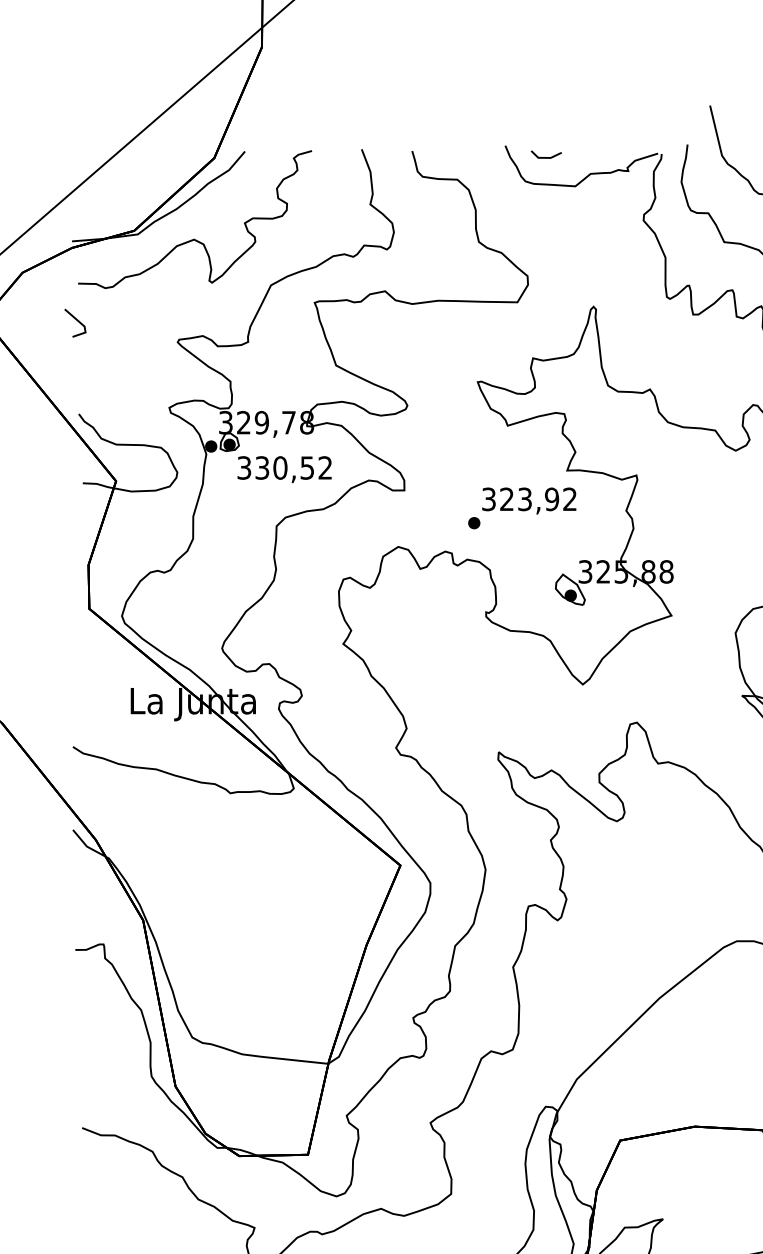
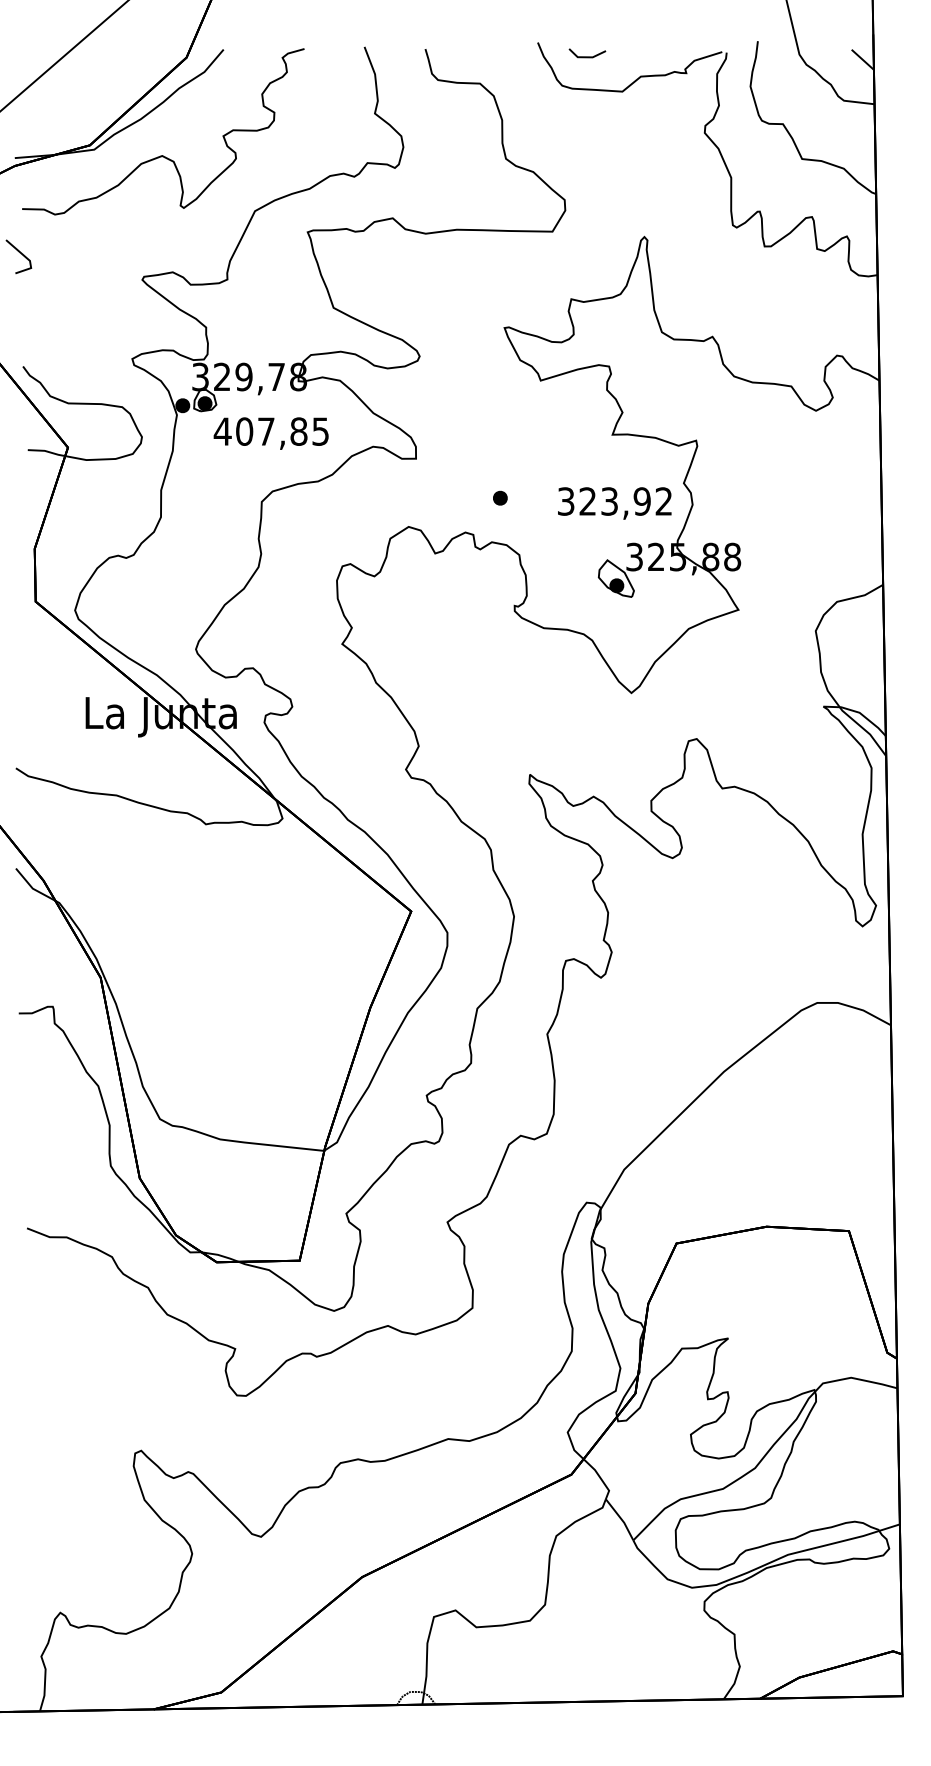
text: (283, 467) -> (270, 431), 330,52 -> 407,85
text: (529, 501) -> (614, 503), moved

